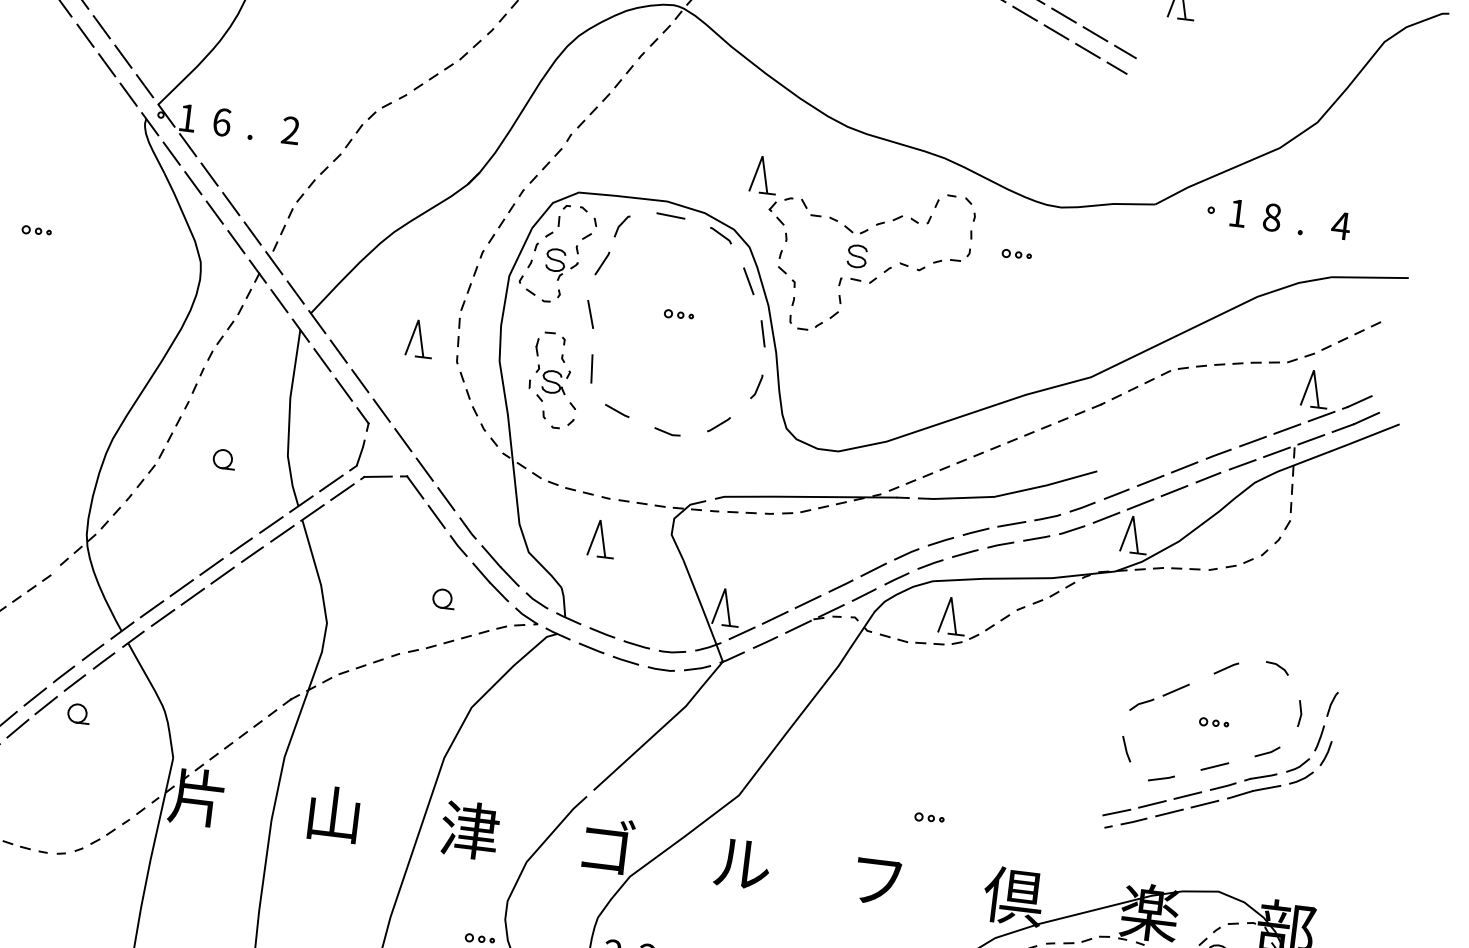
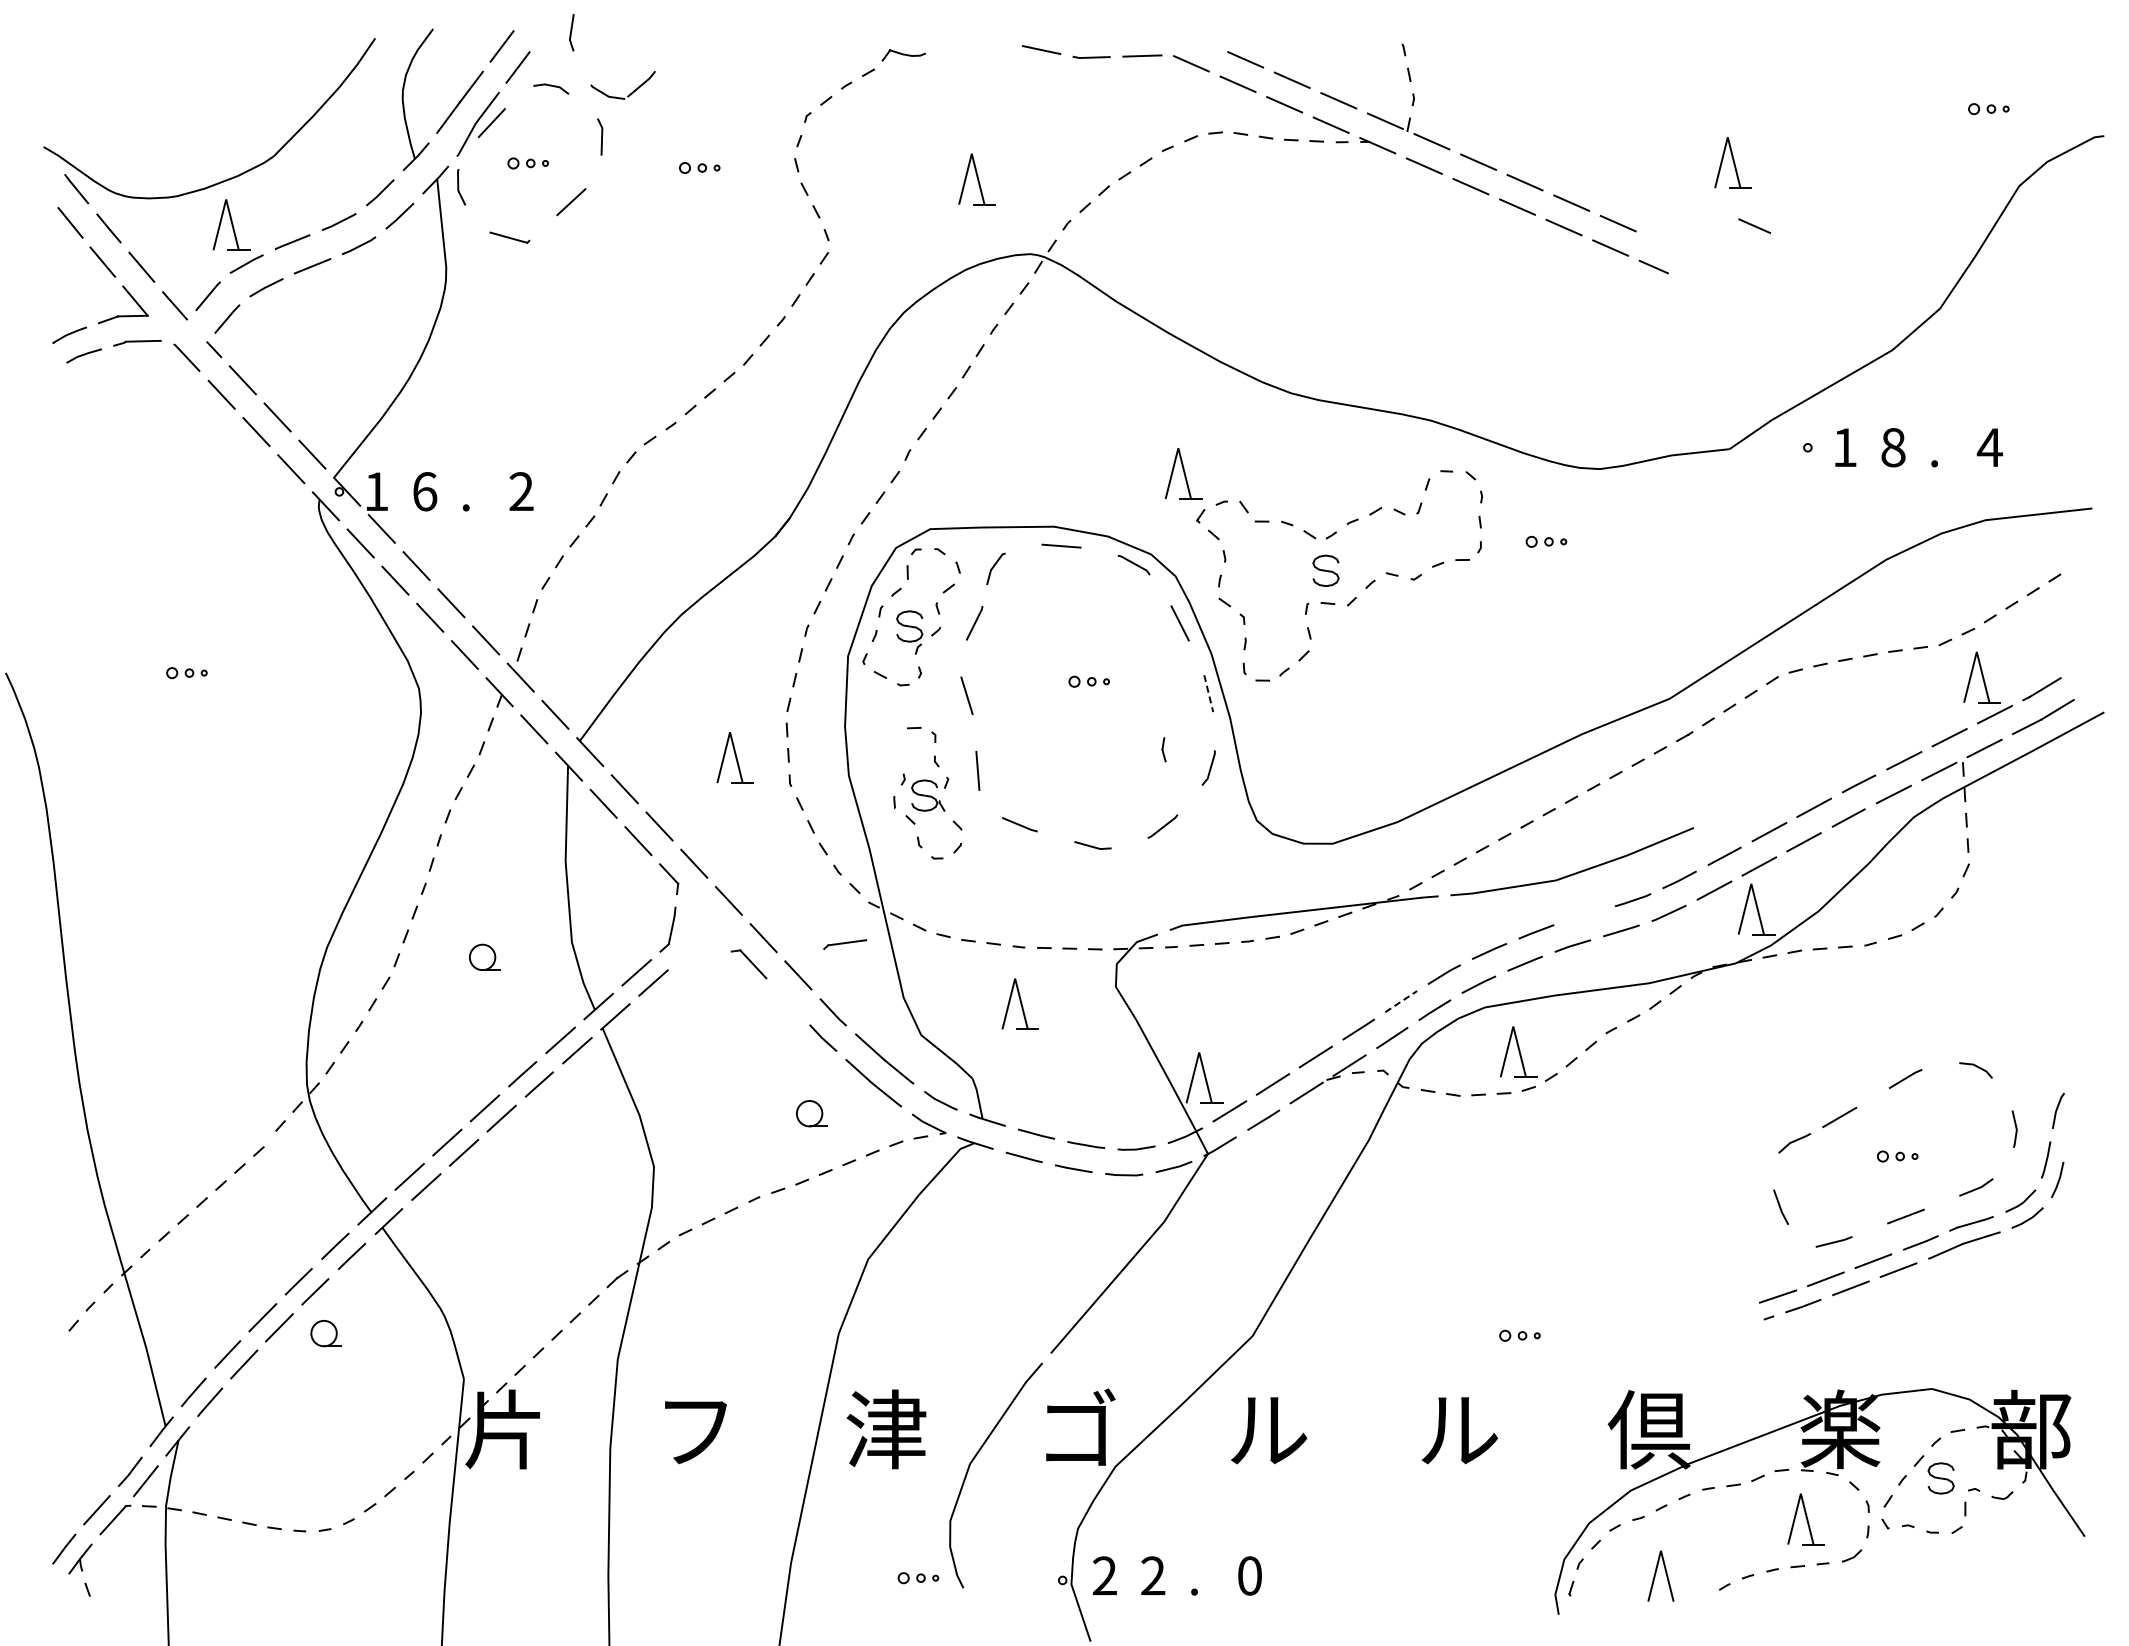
line: (1125, 51) -> (1754, 225), moved
line: (763, 335) -> (1209, 695), solid -> dashed
part: (537, 346) -> (1163, 749), moved
part: (376, 477) -> (845, 944), moved
line: (437, 516) -> (788, 1001), removed
line: (1011, 524) -> (1584, 915), removed
line: (873, 569) -> (1401, 1001), solid -> dashed
text: (333, 813) -> (695, 1429), 山 -> フ
text: (878, 880) -> (1459, 1430), フ -> ル

